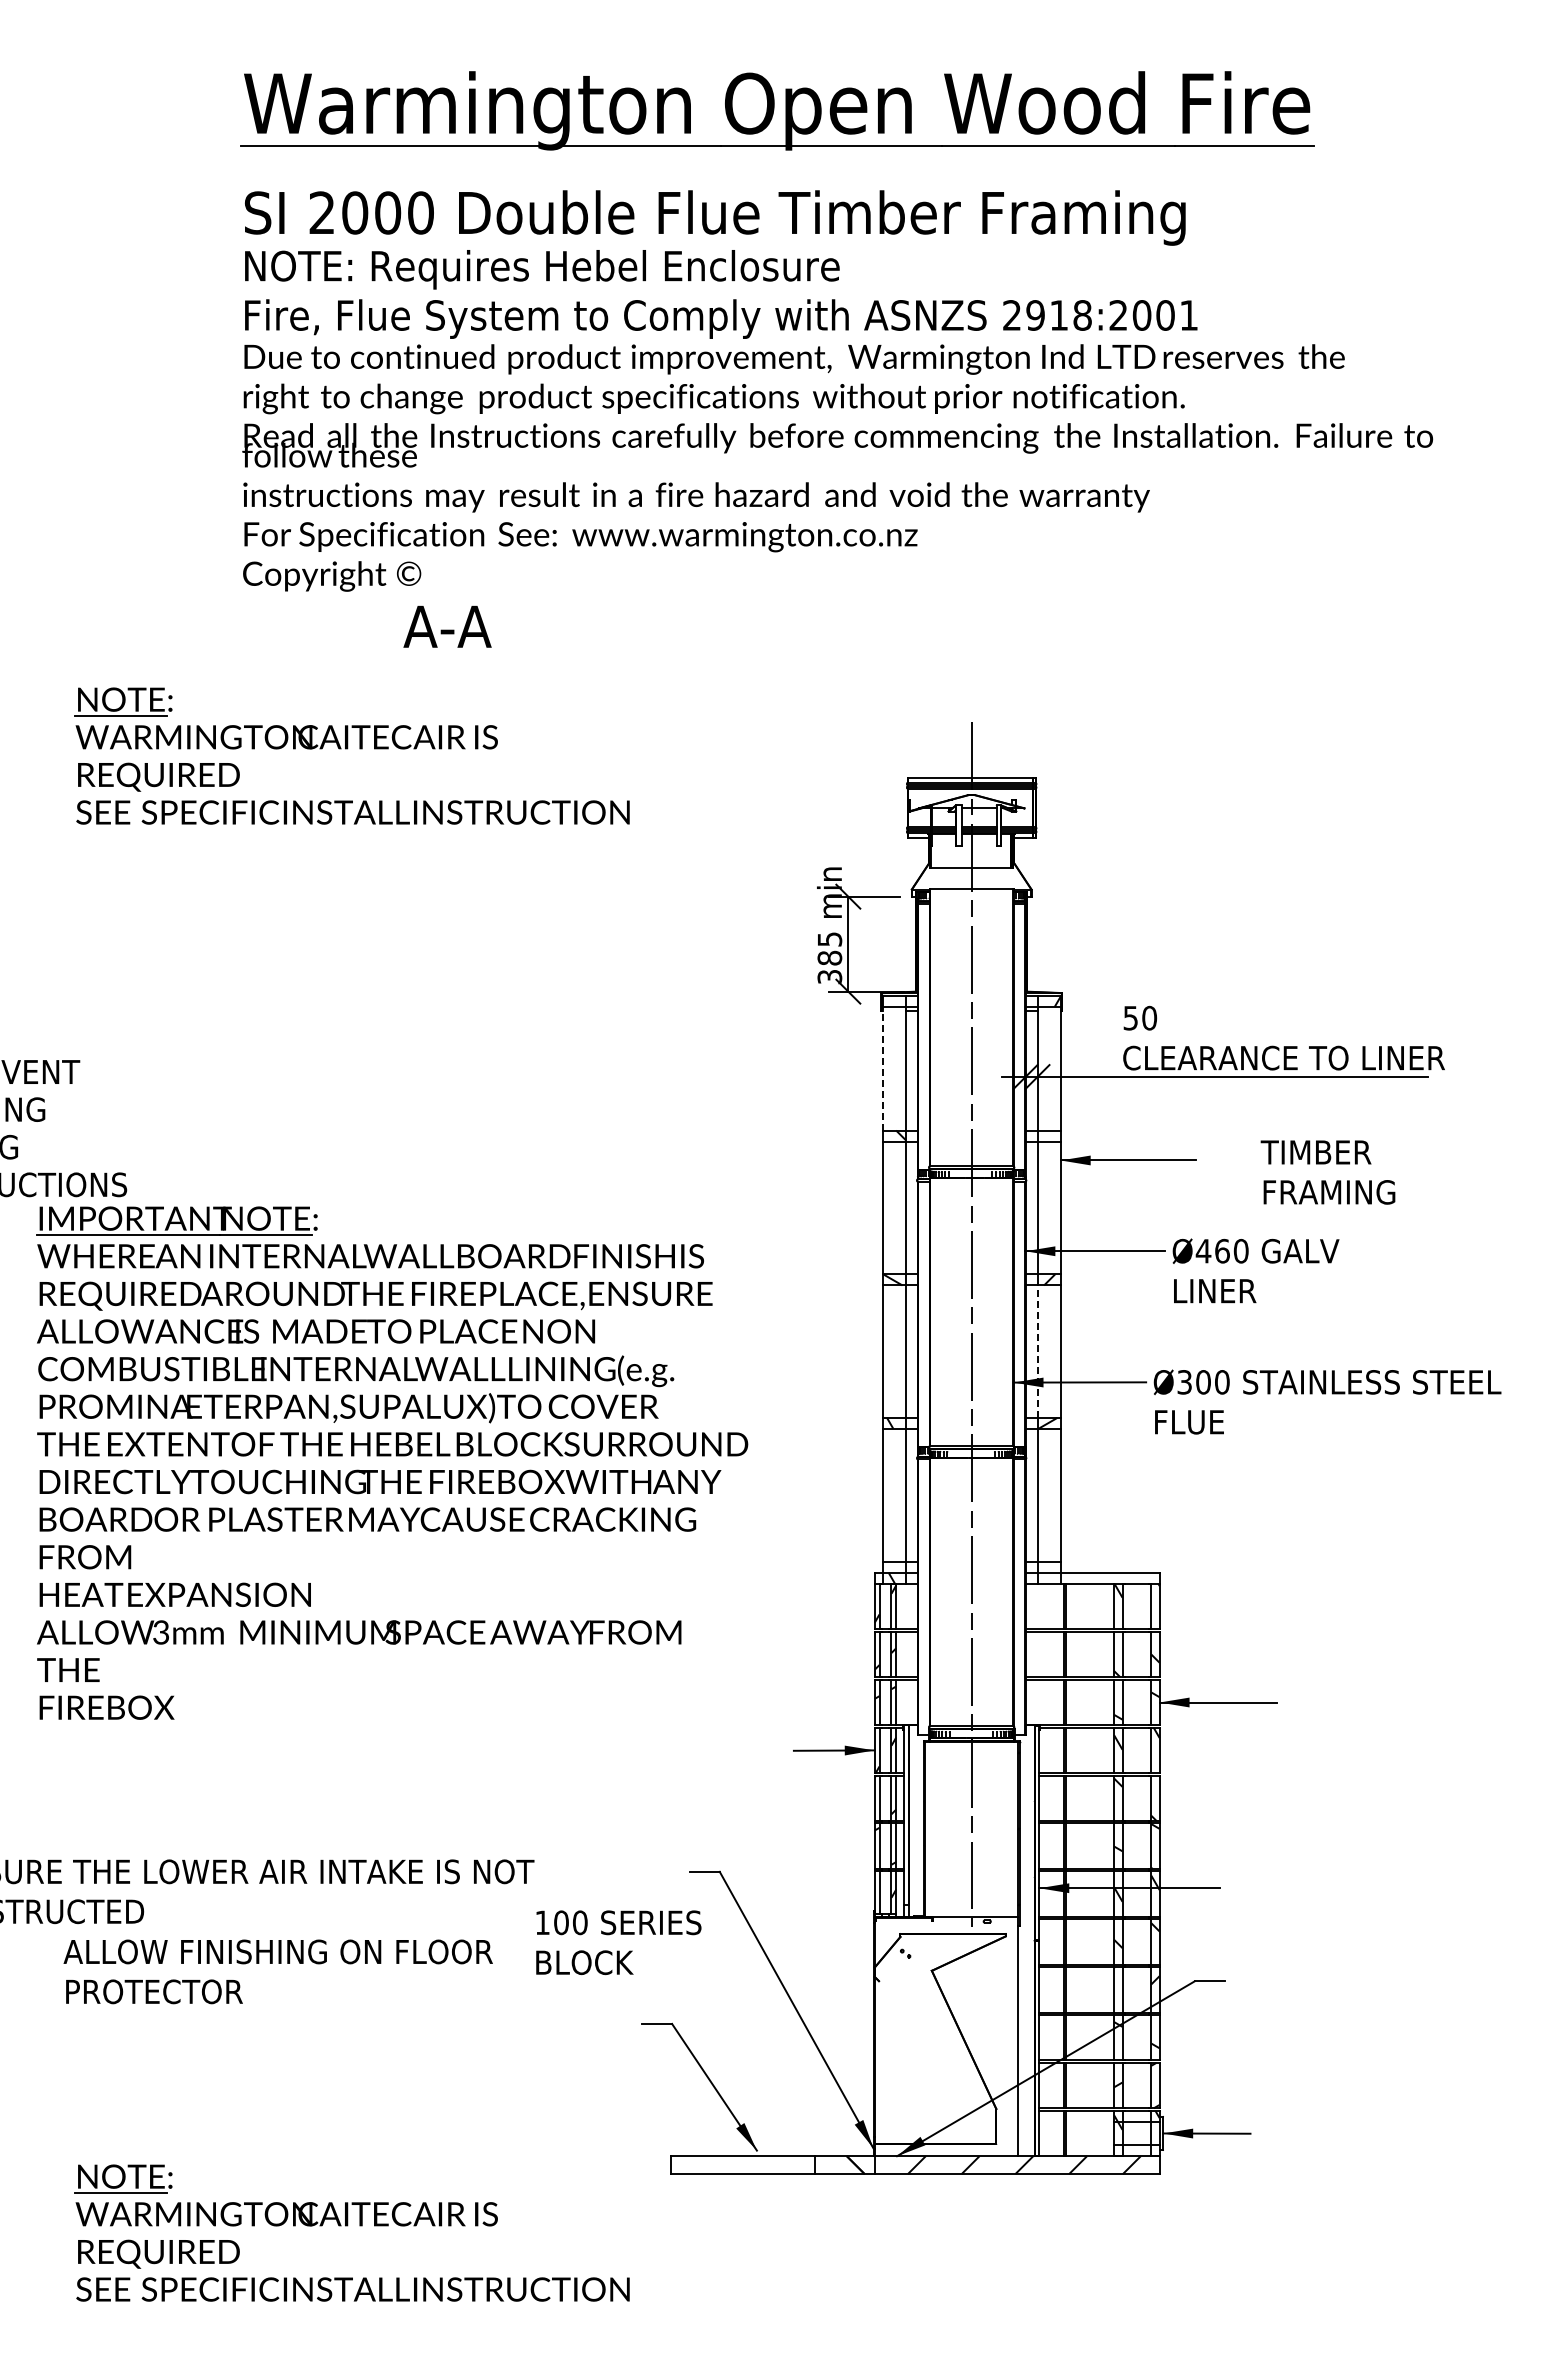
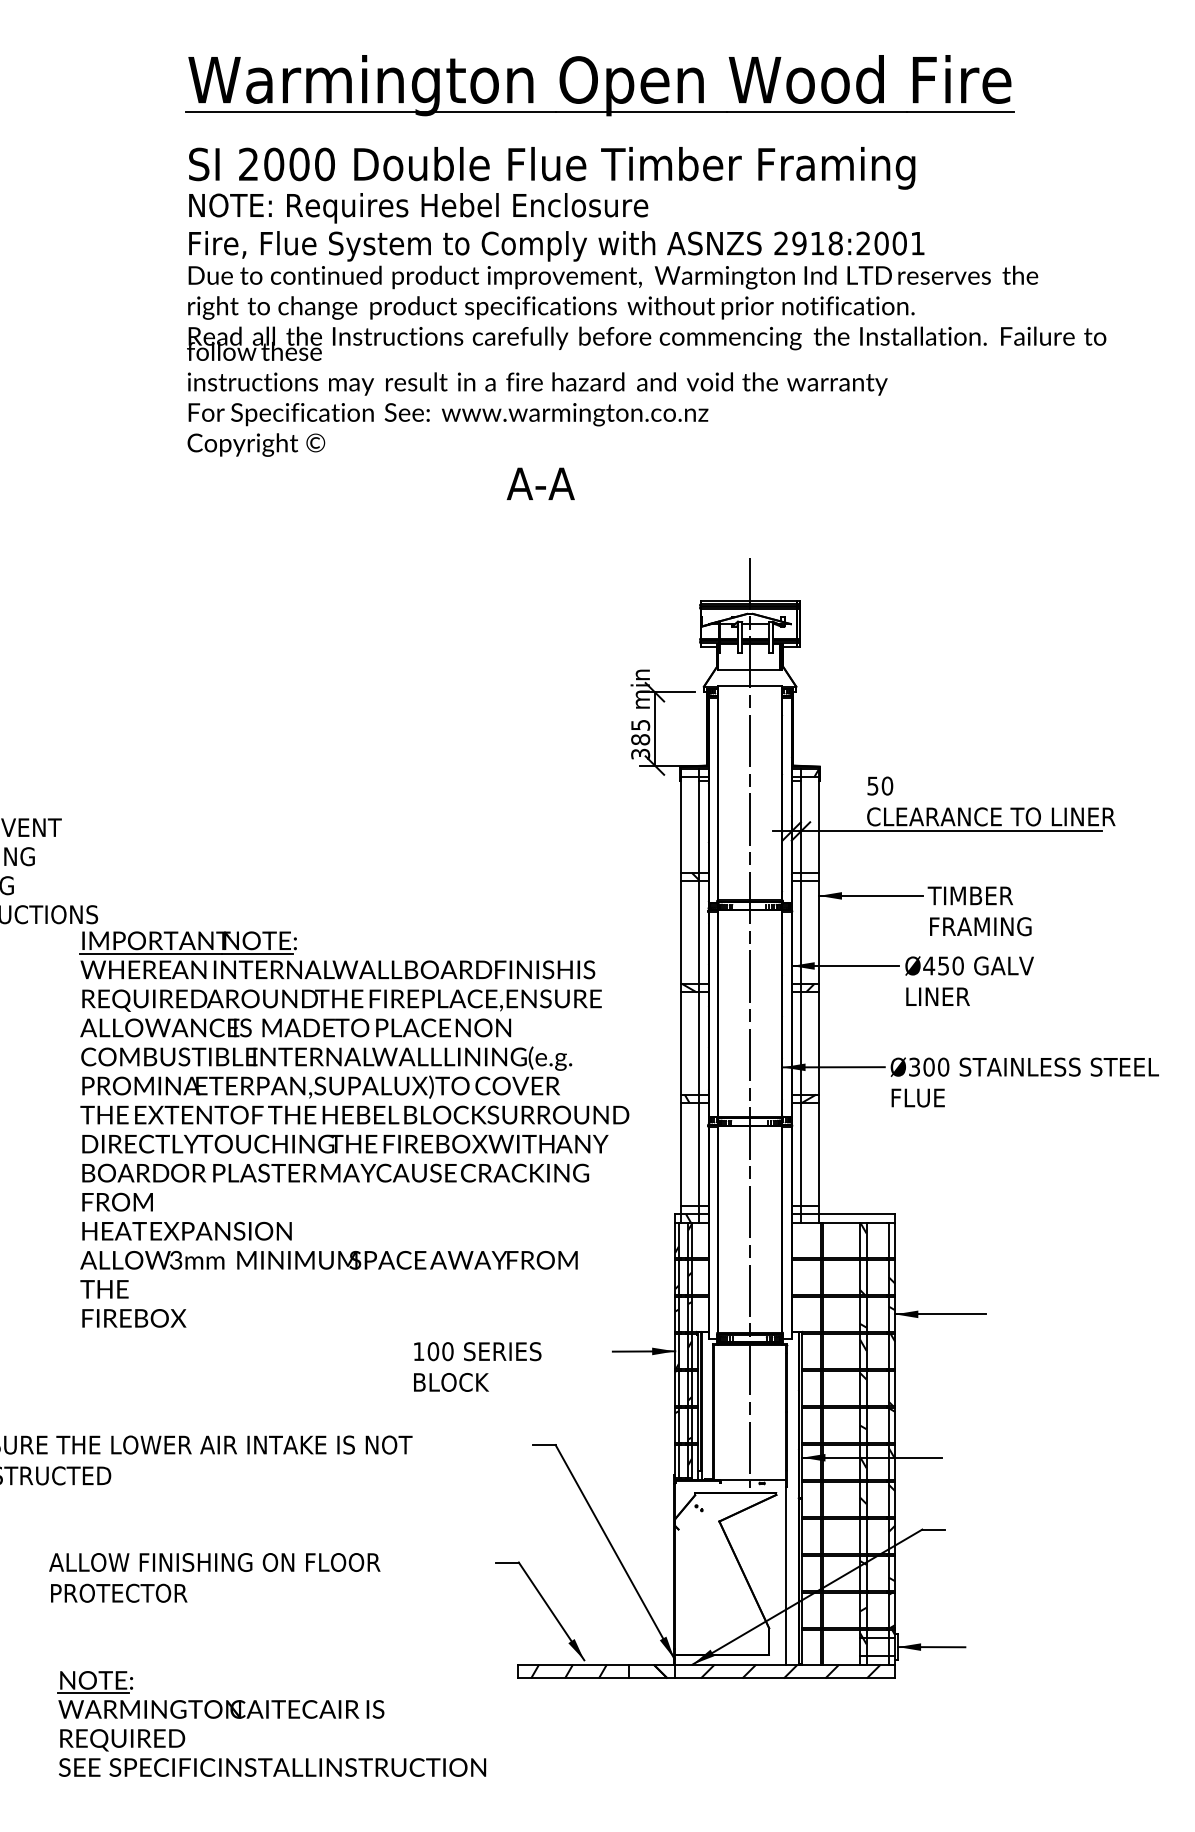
text: (447, 626) -> (540, 483), moved
part: (347, 749) -> (268, 578), removed
line: (882, 1068) -> (681, 824), dashed -> solid
text: (1327, 1172) -> (979, 911), moved
text: (1222, 1250) -> (943, 965), Ø460 -> Ø450
line: (1037, 1351) -> (800, 1043), dashed -> solid
part: (391, 1456) -> (353, 1124), moved
text: (618, 1942) -> (477, 1366), moved
text: (277, 1971) -> (214, 1577), moved
hatch: (737, 2165) -> (569, 1671), added

